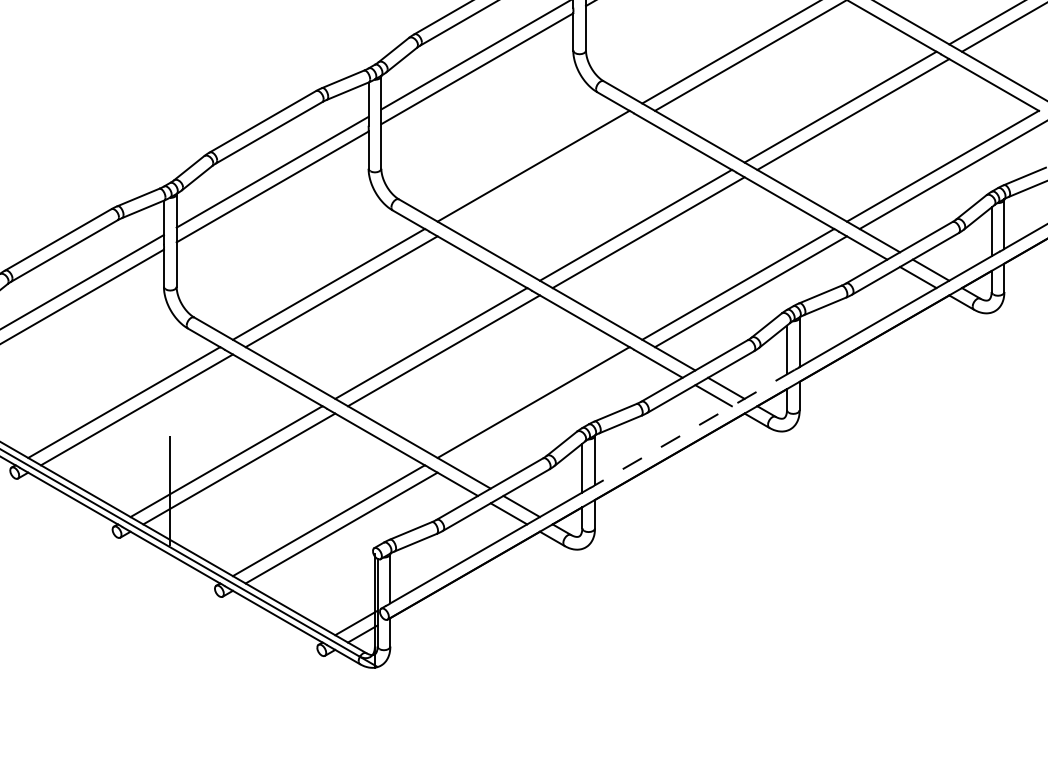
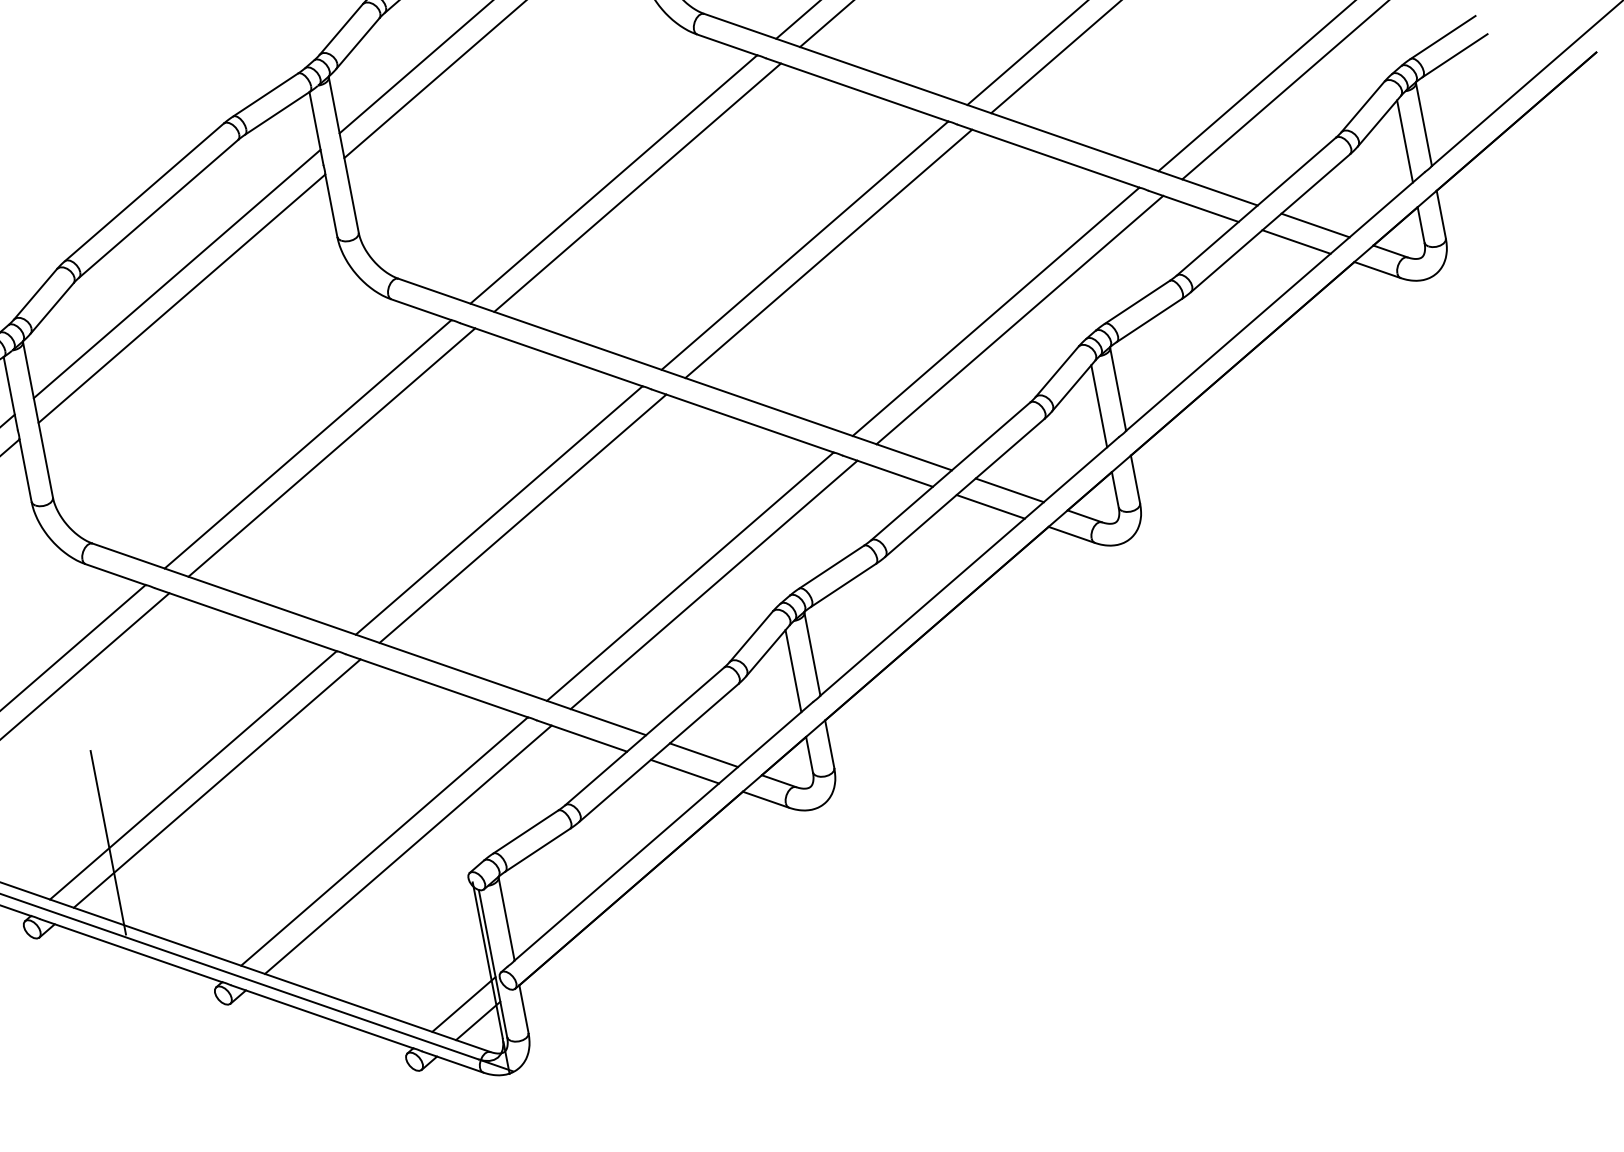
line: (546, 173) -> (637, 187), added
line: (546, 409) -> (714, 584), added
line: (694, 427) -> (968, 566), dashed -> solid

